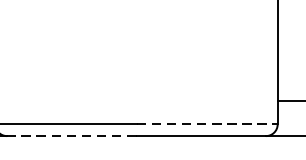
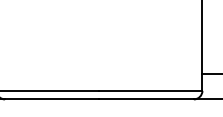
line: (207, 123) -> (151, 90), dashed -> solid
line: (70, 136) -> (51, 99), dashed -> solid

